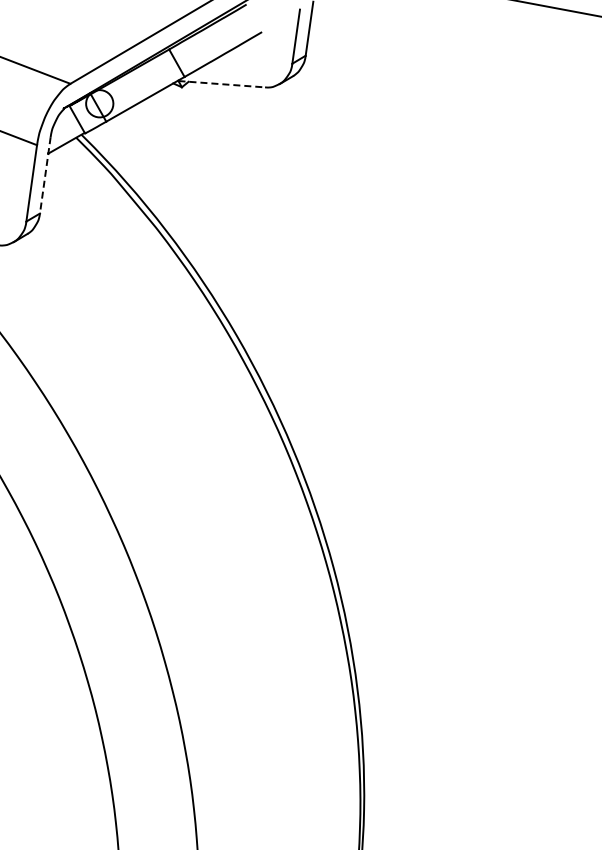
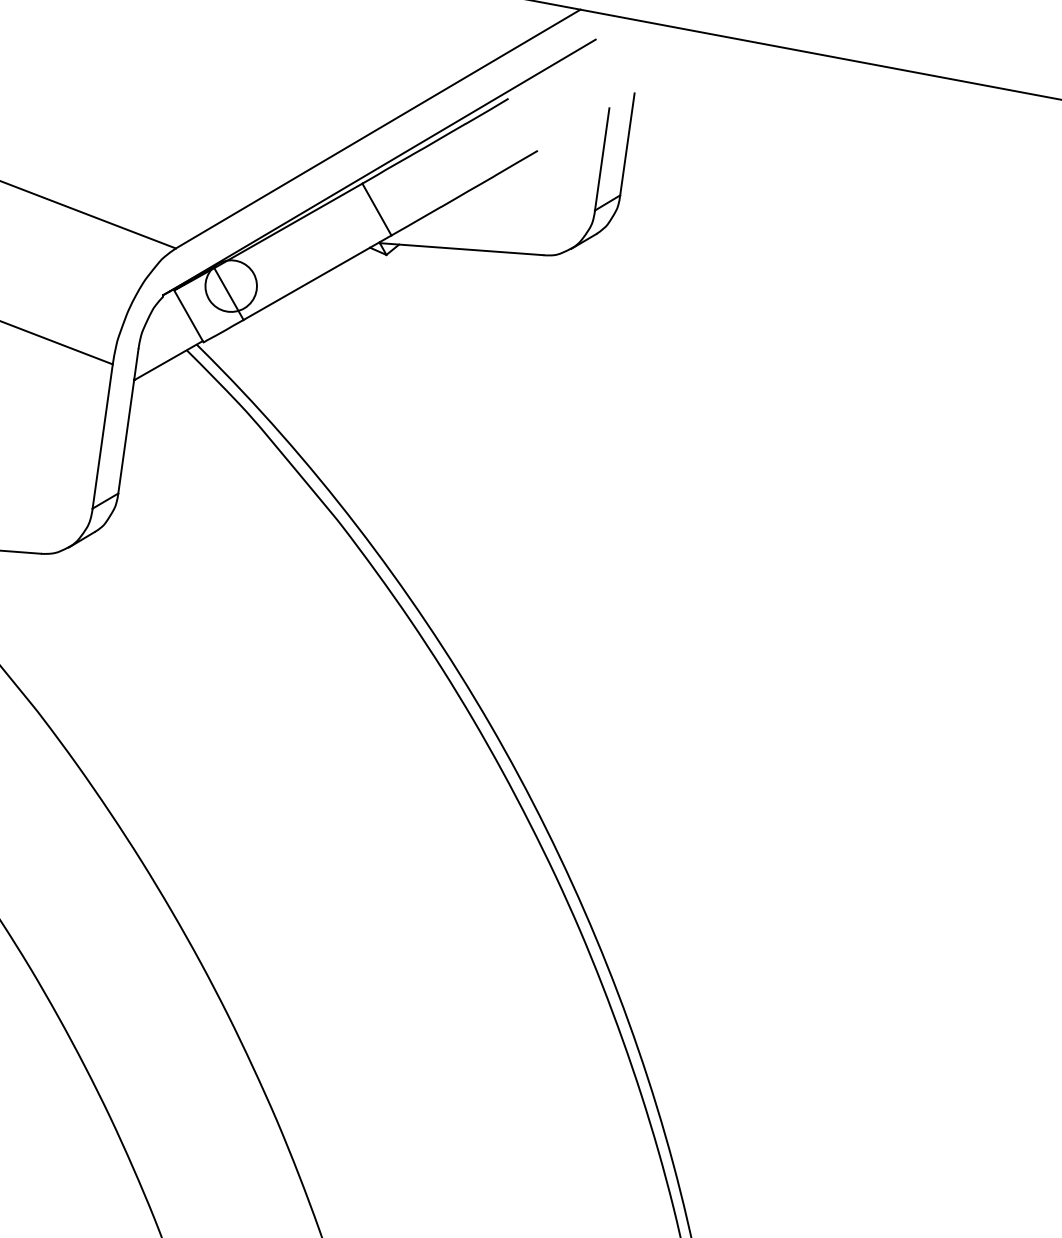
line: (222, 84) -> (463, 249), dashed -> solid
line: (45, 175) -> (128, 421), dashed -> solid

